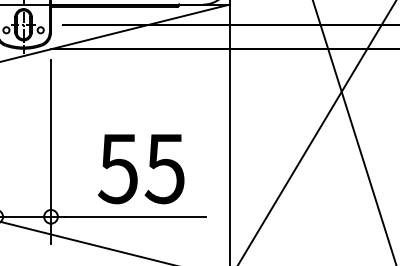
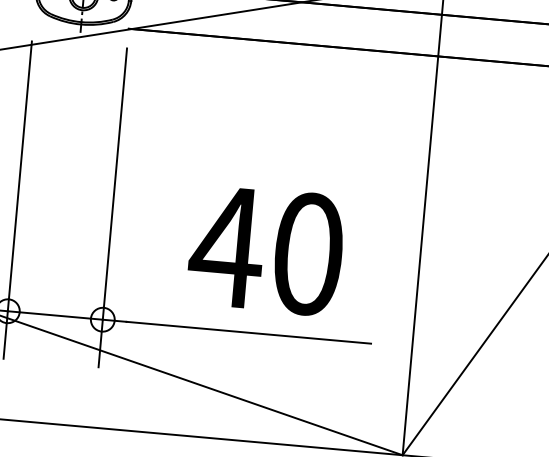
text: (140, 168) -> (265, 249), 55 -> 40

